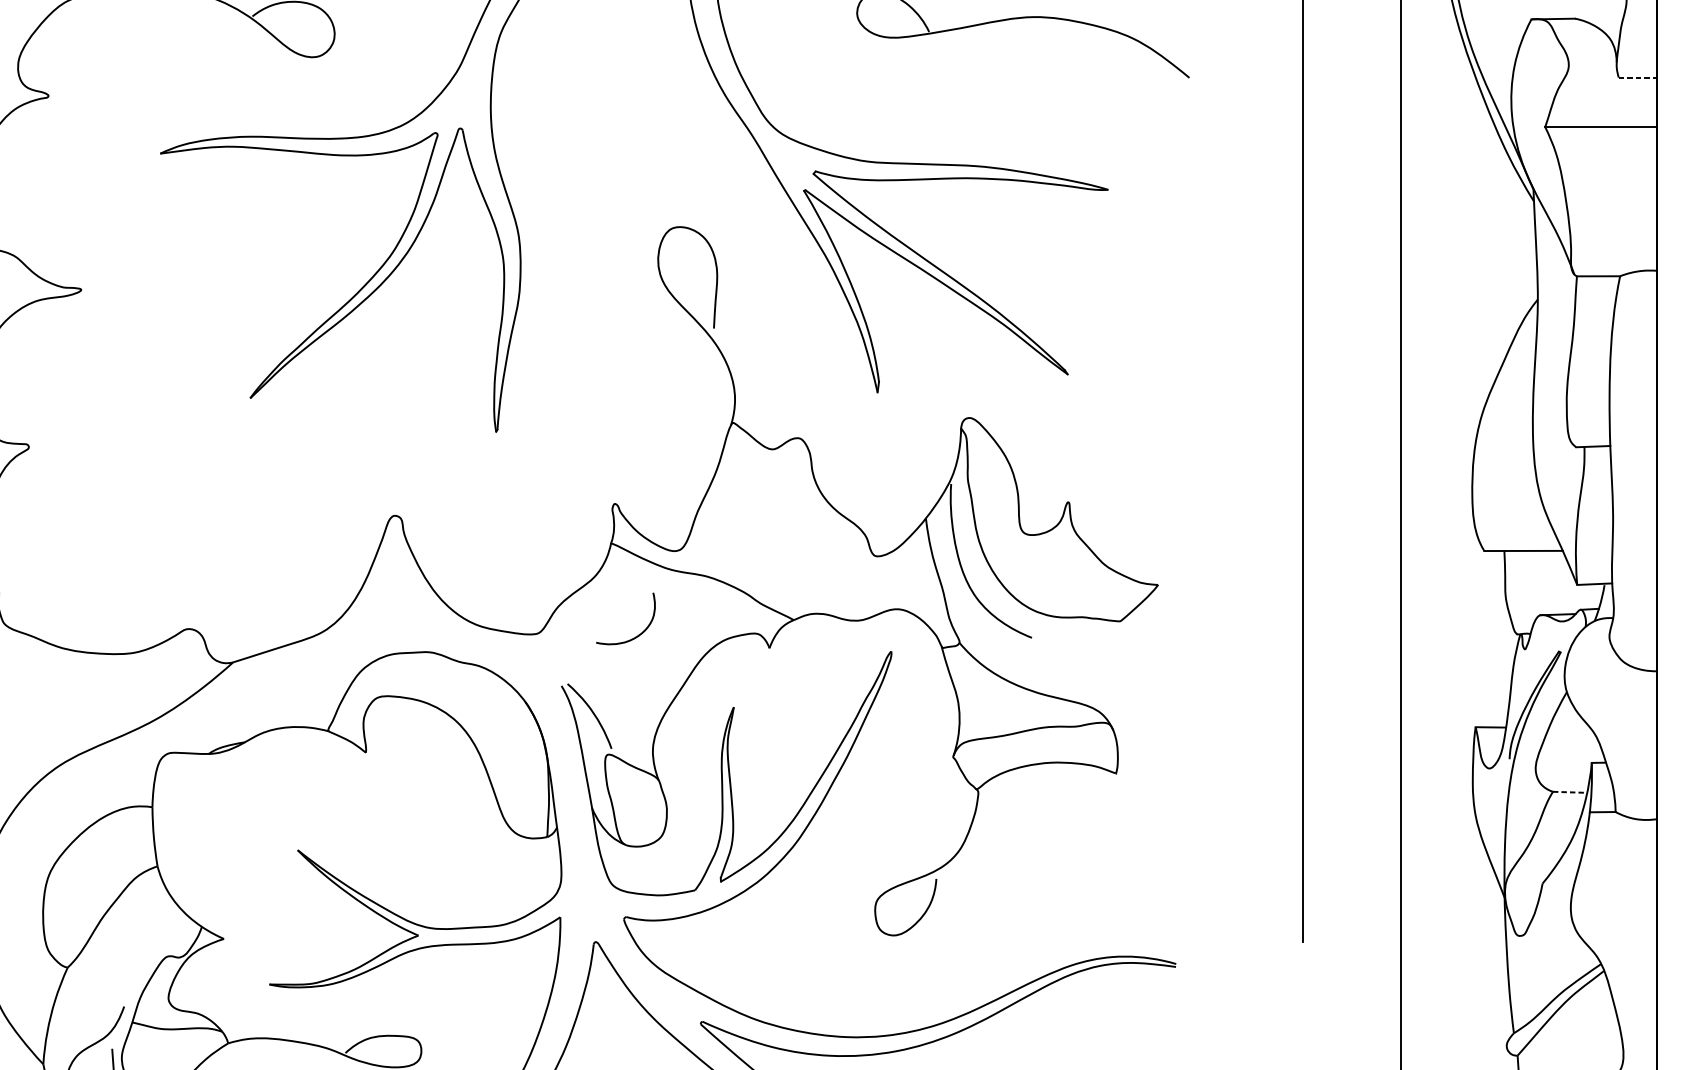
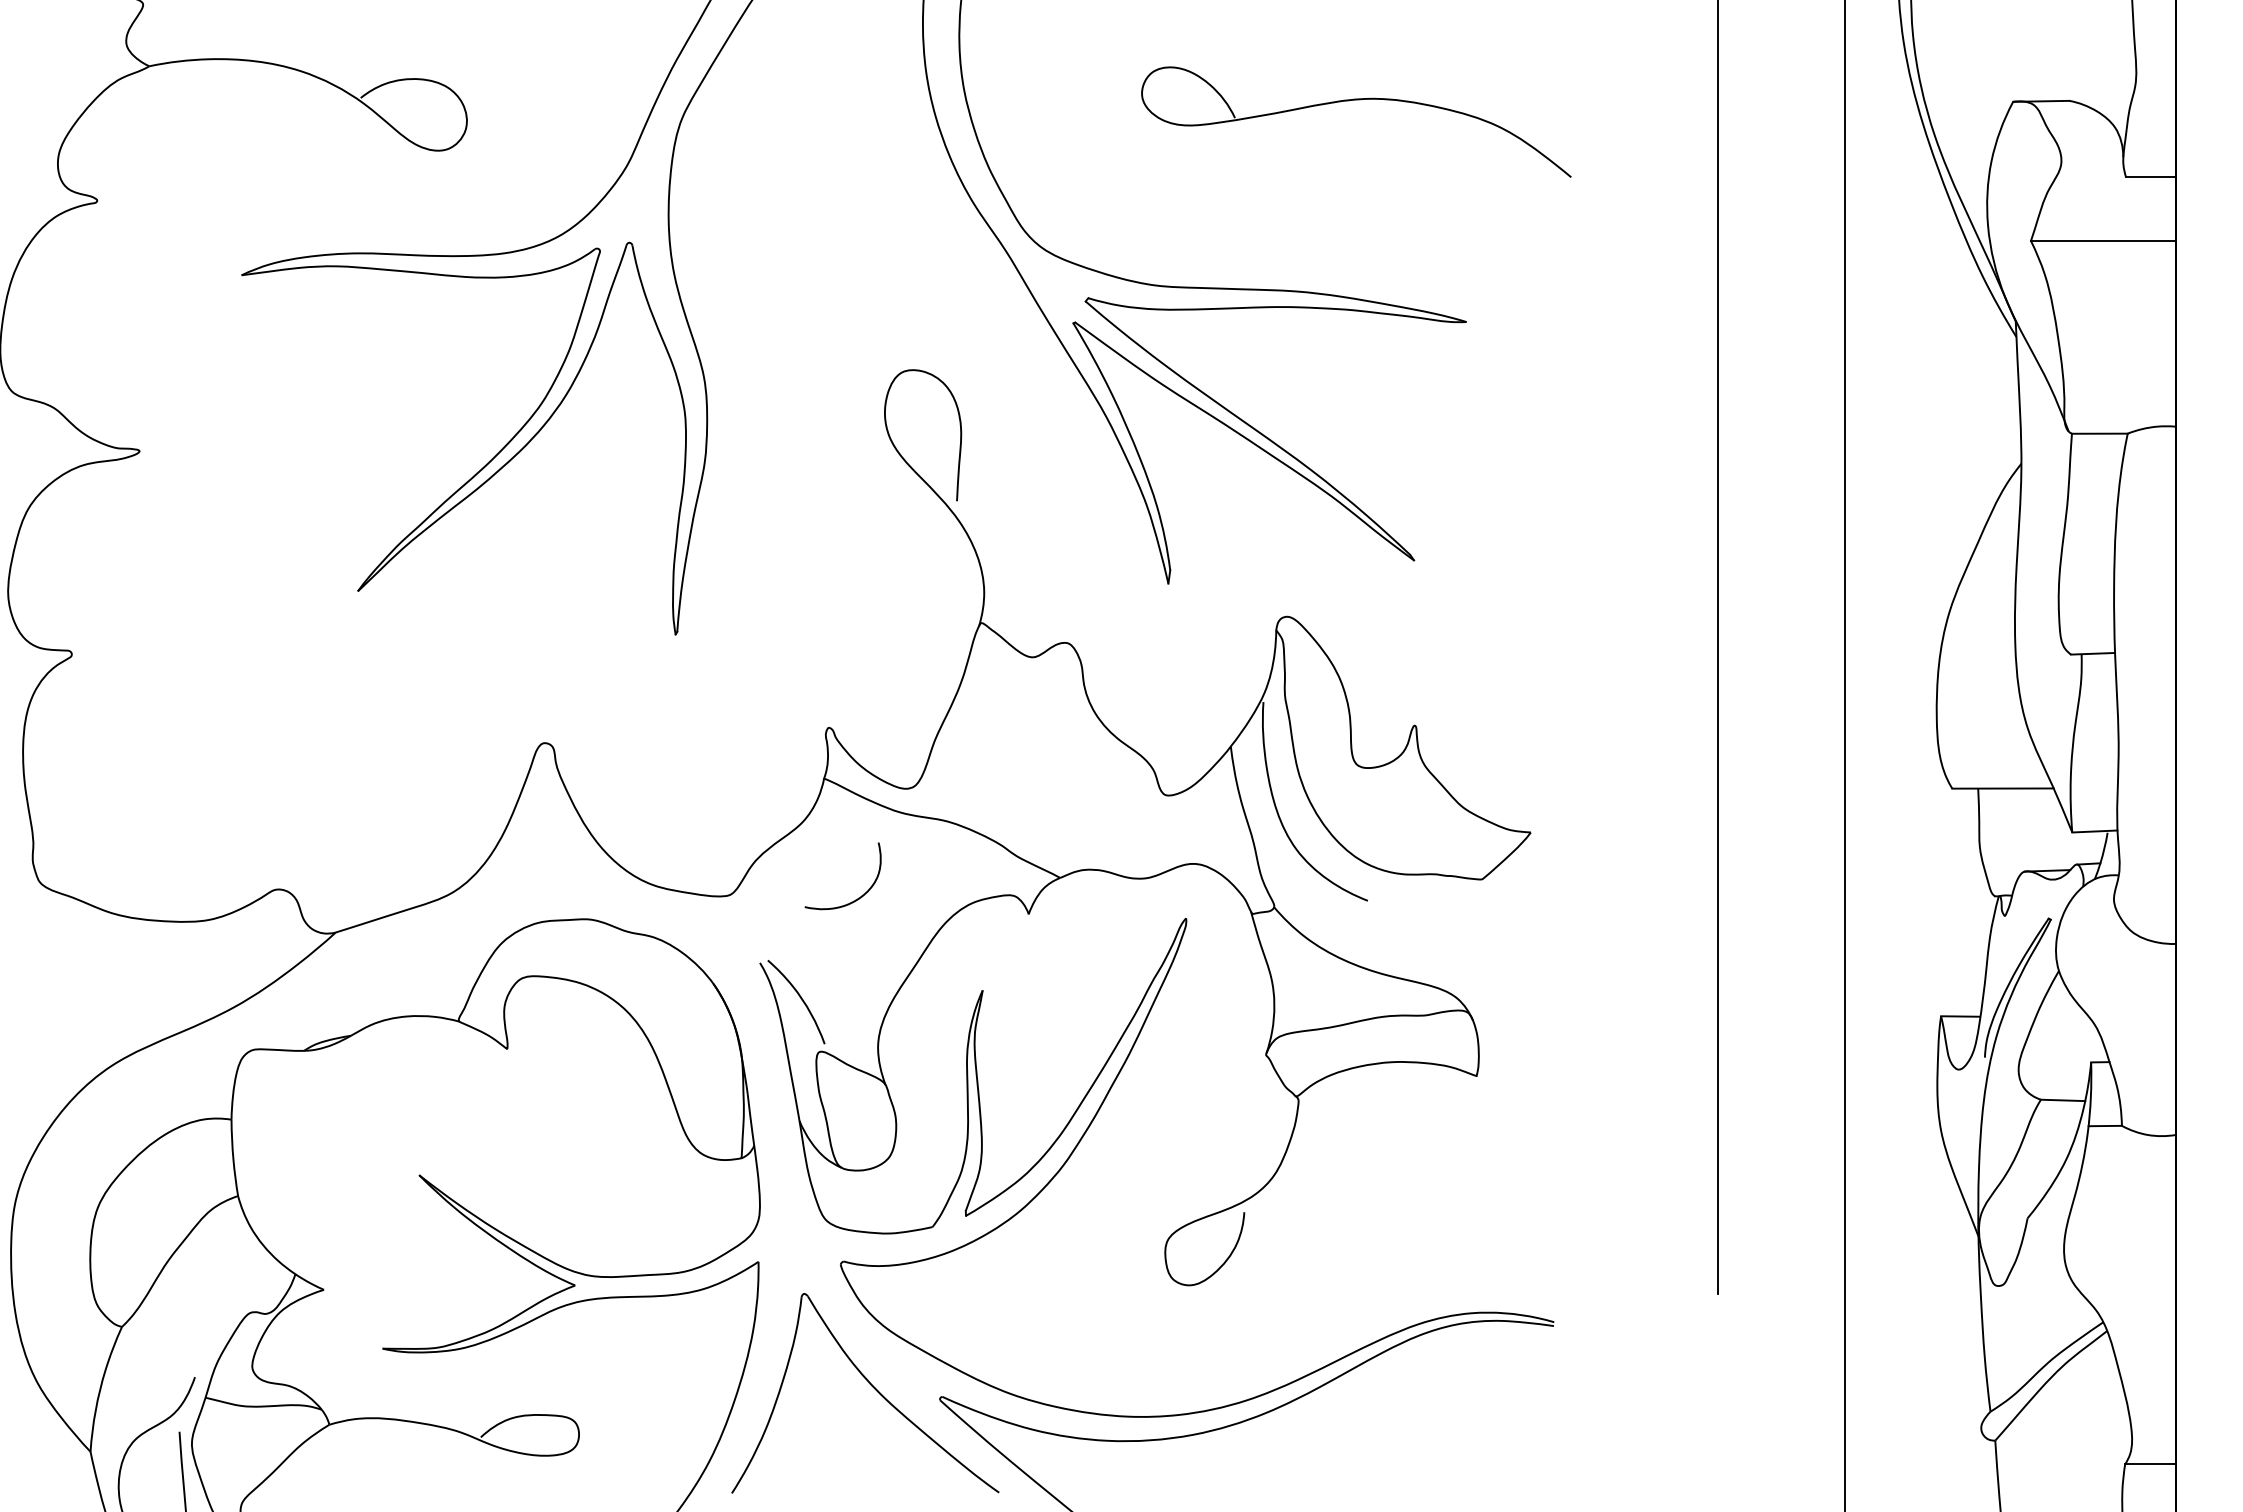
line: (1637, 77) -> (2150, 177), dashed -> solid
line: (1570, 792) -> (2063, 1100), dashed -> solid

